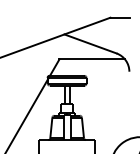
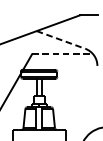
line: (90, 43) -> (61, 39), solid -> dashed
line: (92, 59) -> (62, 54), solid -> dashed

